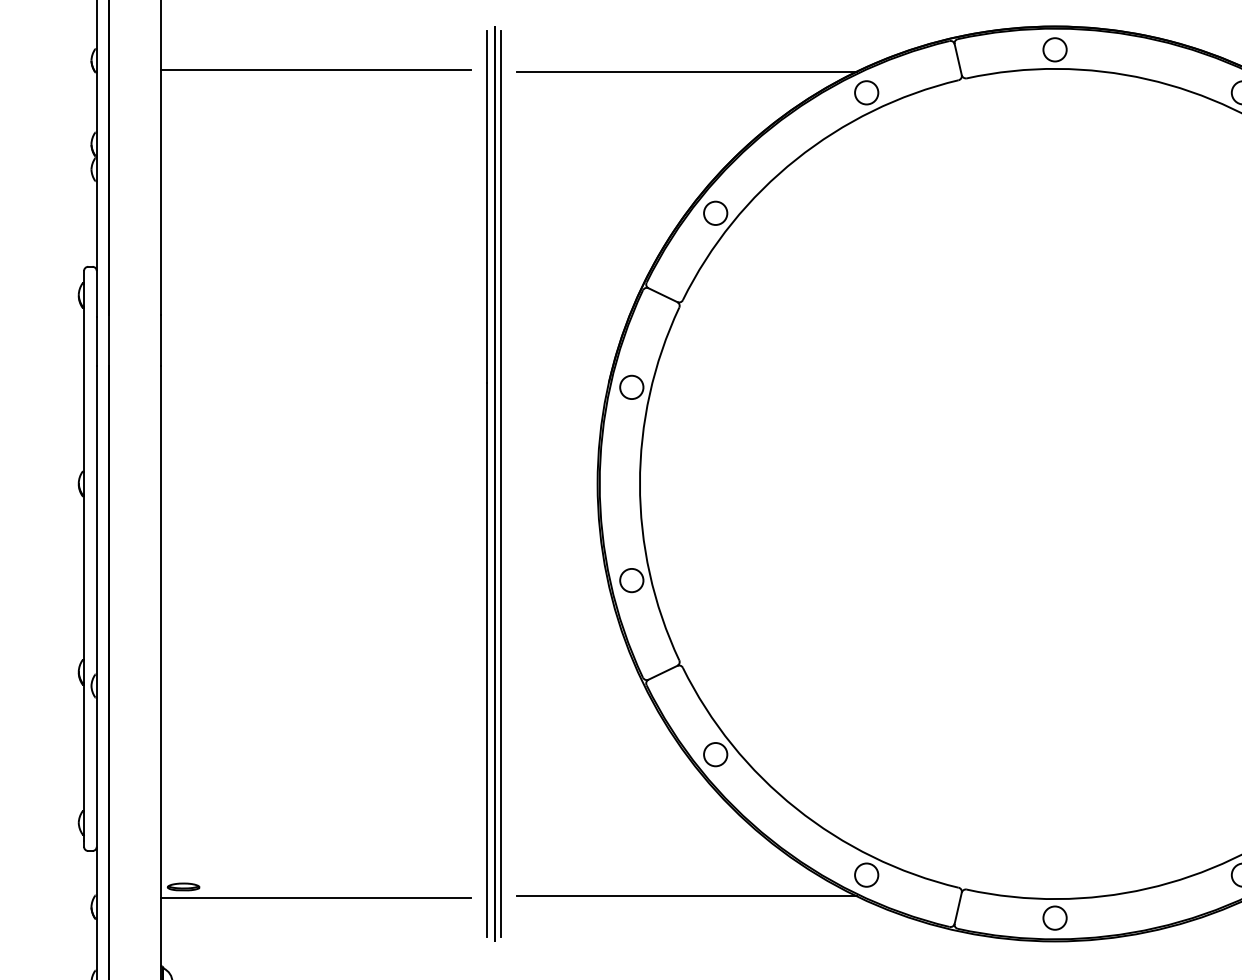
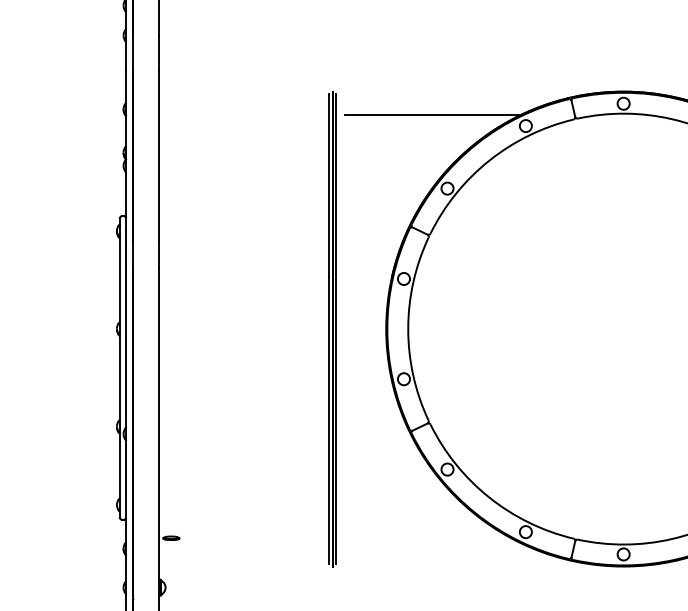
line: (314, 70) -> (239, 114), removed
line: (314, 897) -> (239, 543), removed
line: (686, 897) -> (432, 543), removed

